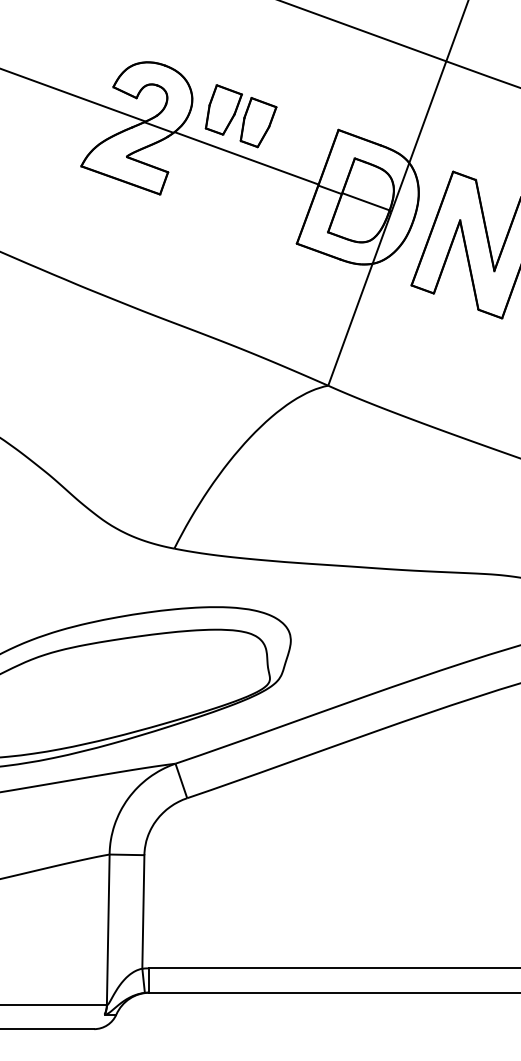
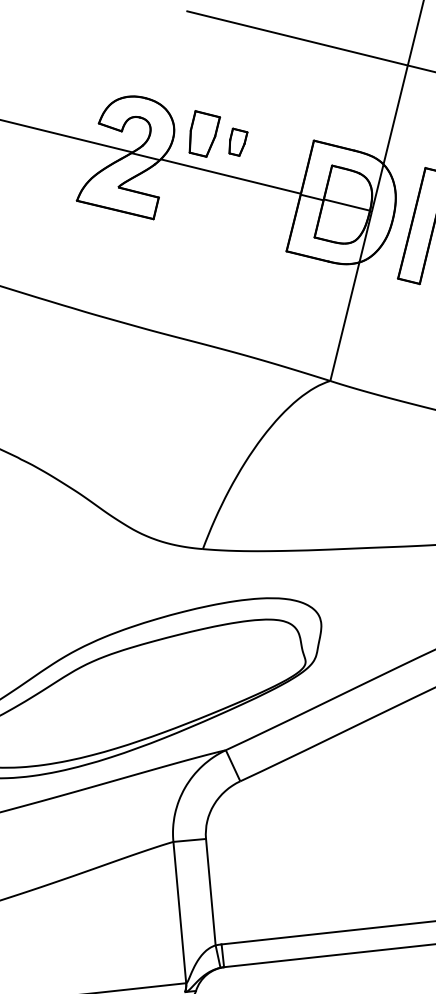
part: (258, 122) -> (238, 141), size x0.6

